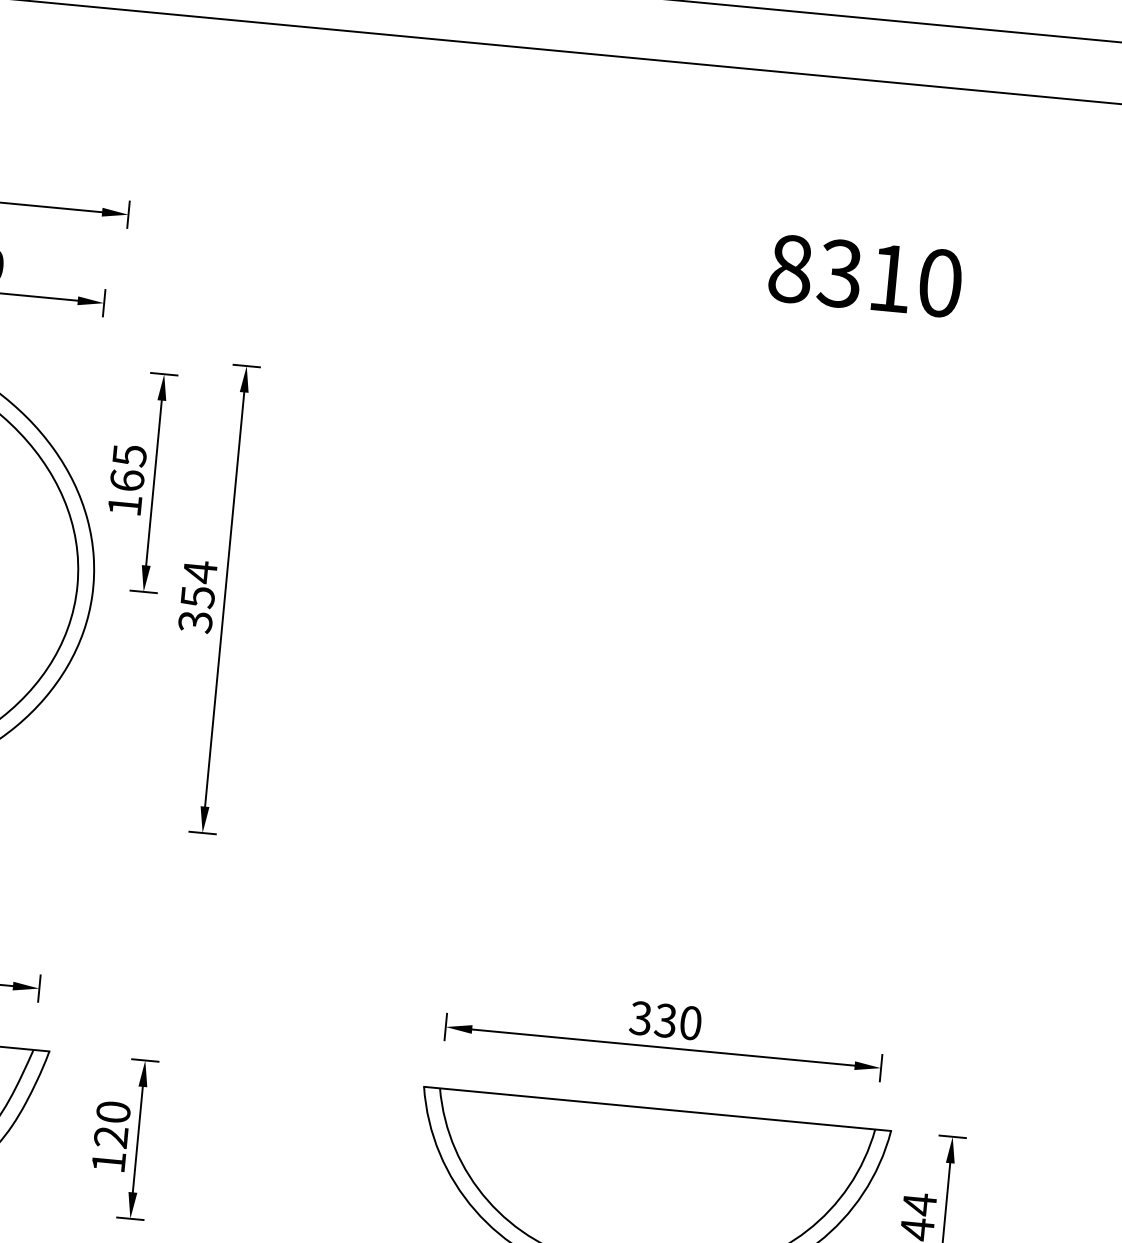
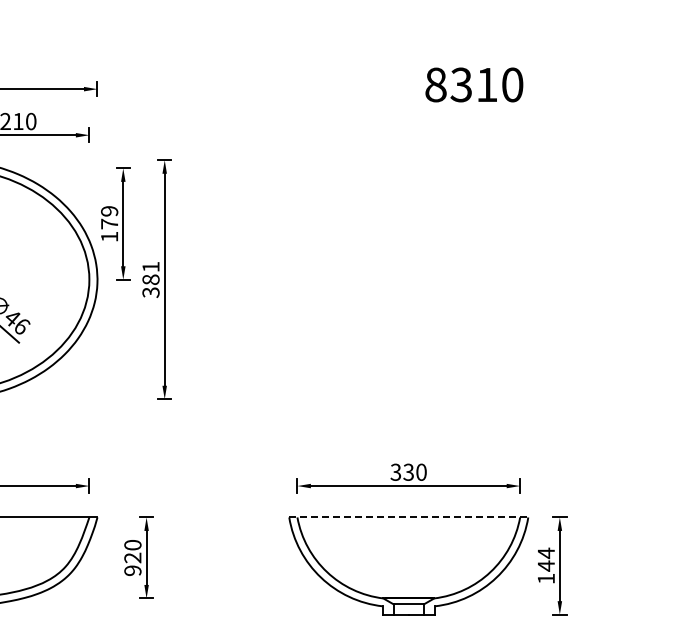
text: (128, 467) -> (109, 217), 165 -> 179
text: (198, 584) -> (150, 273), 354 -> 381
line: (657, 1108) -> (408, 517), solid -> dashed
text: (108, 1161) -> (132, 570), 120 -> 920

